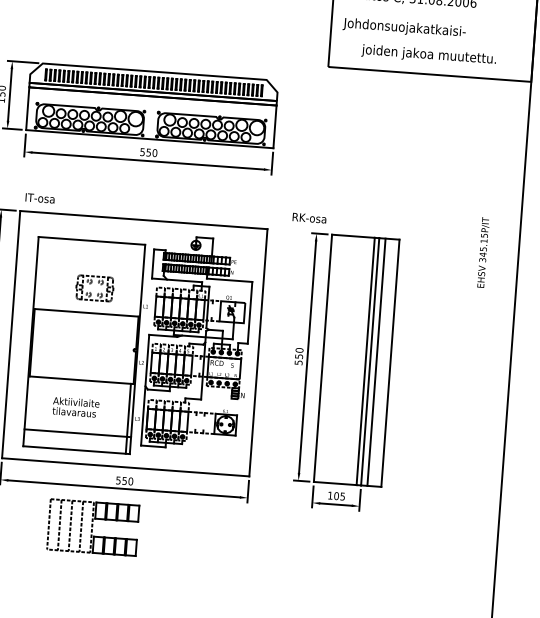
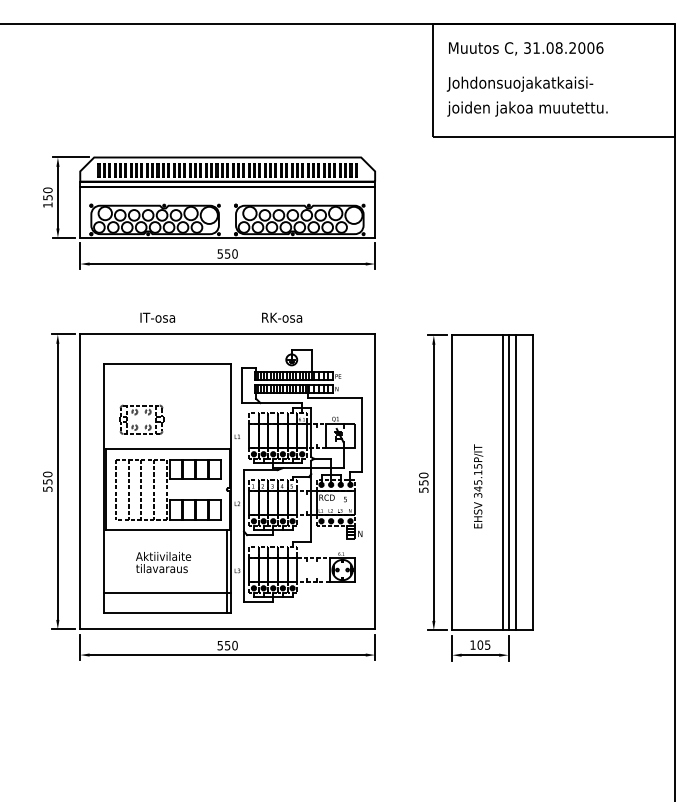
text: (428, 54) -> (527, 108), moved
text: (39, 198) -> (157, 317), moved
text: (309, 218) -> (282, 317), moved
text: (483, 252) -> (478, 486), moved
part: (91, 283) -> (137, 414), moved
part: (93, 527) -> (168, 489), moved

